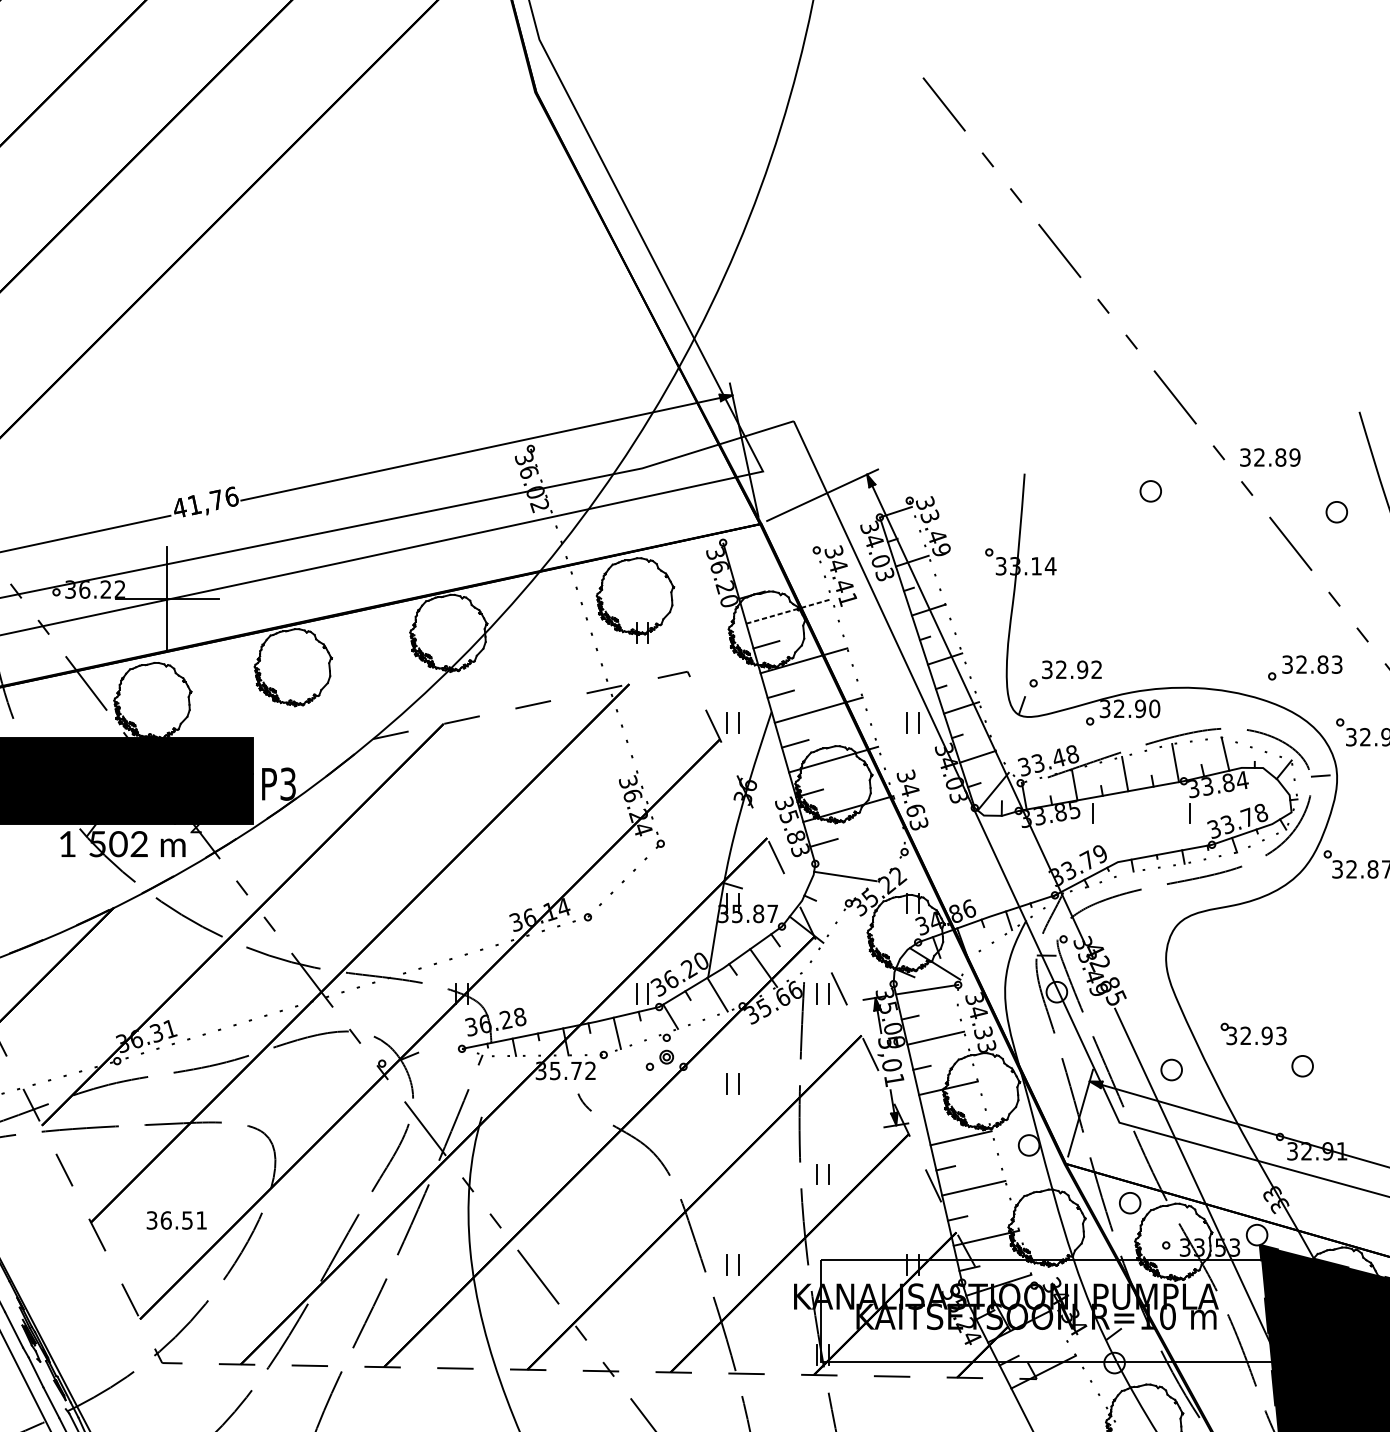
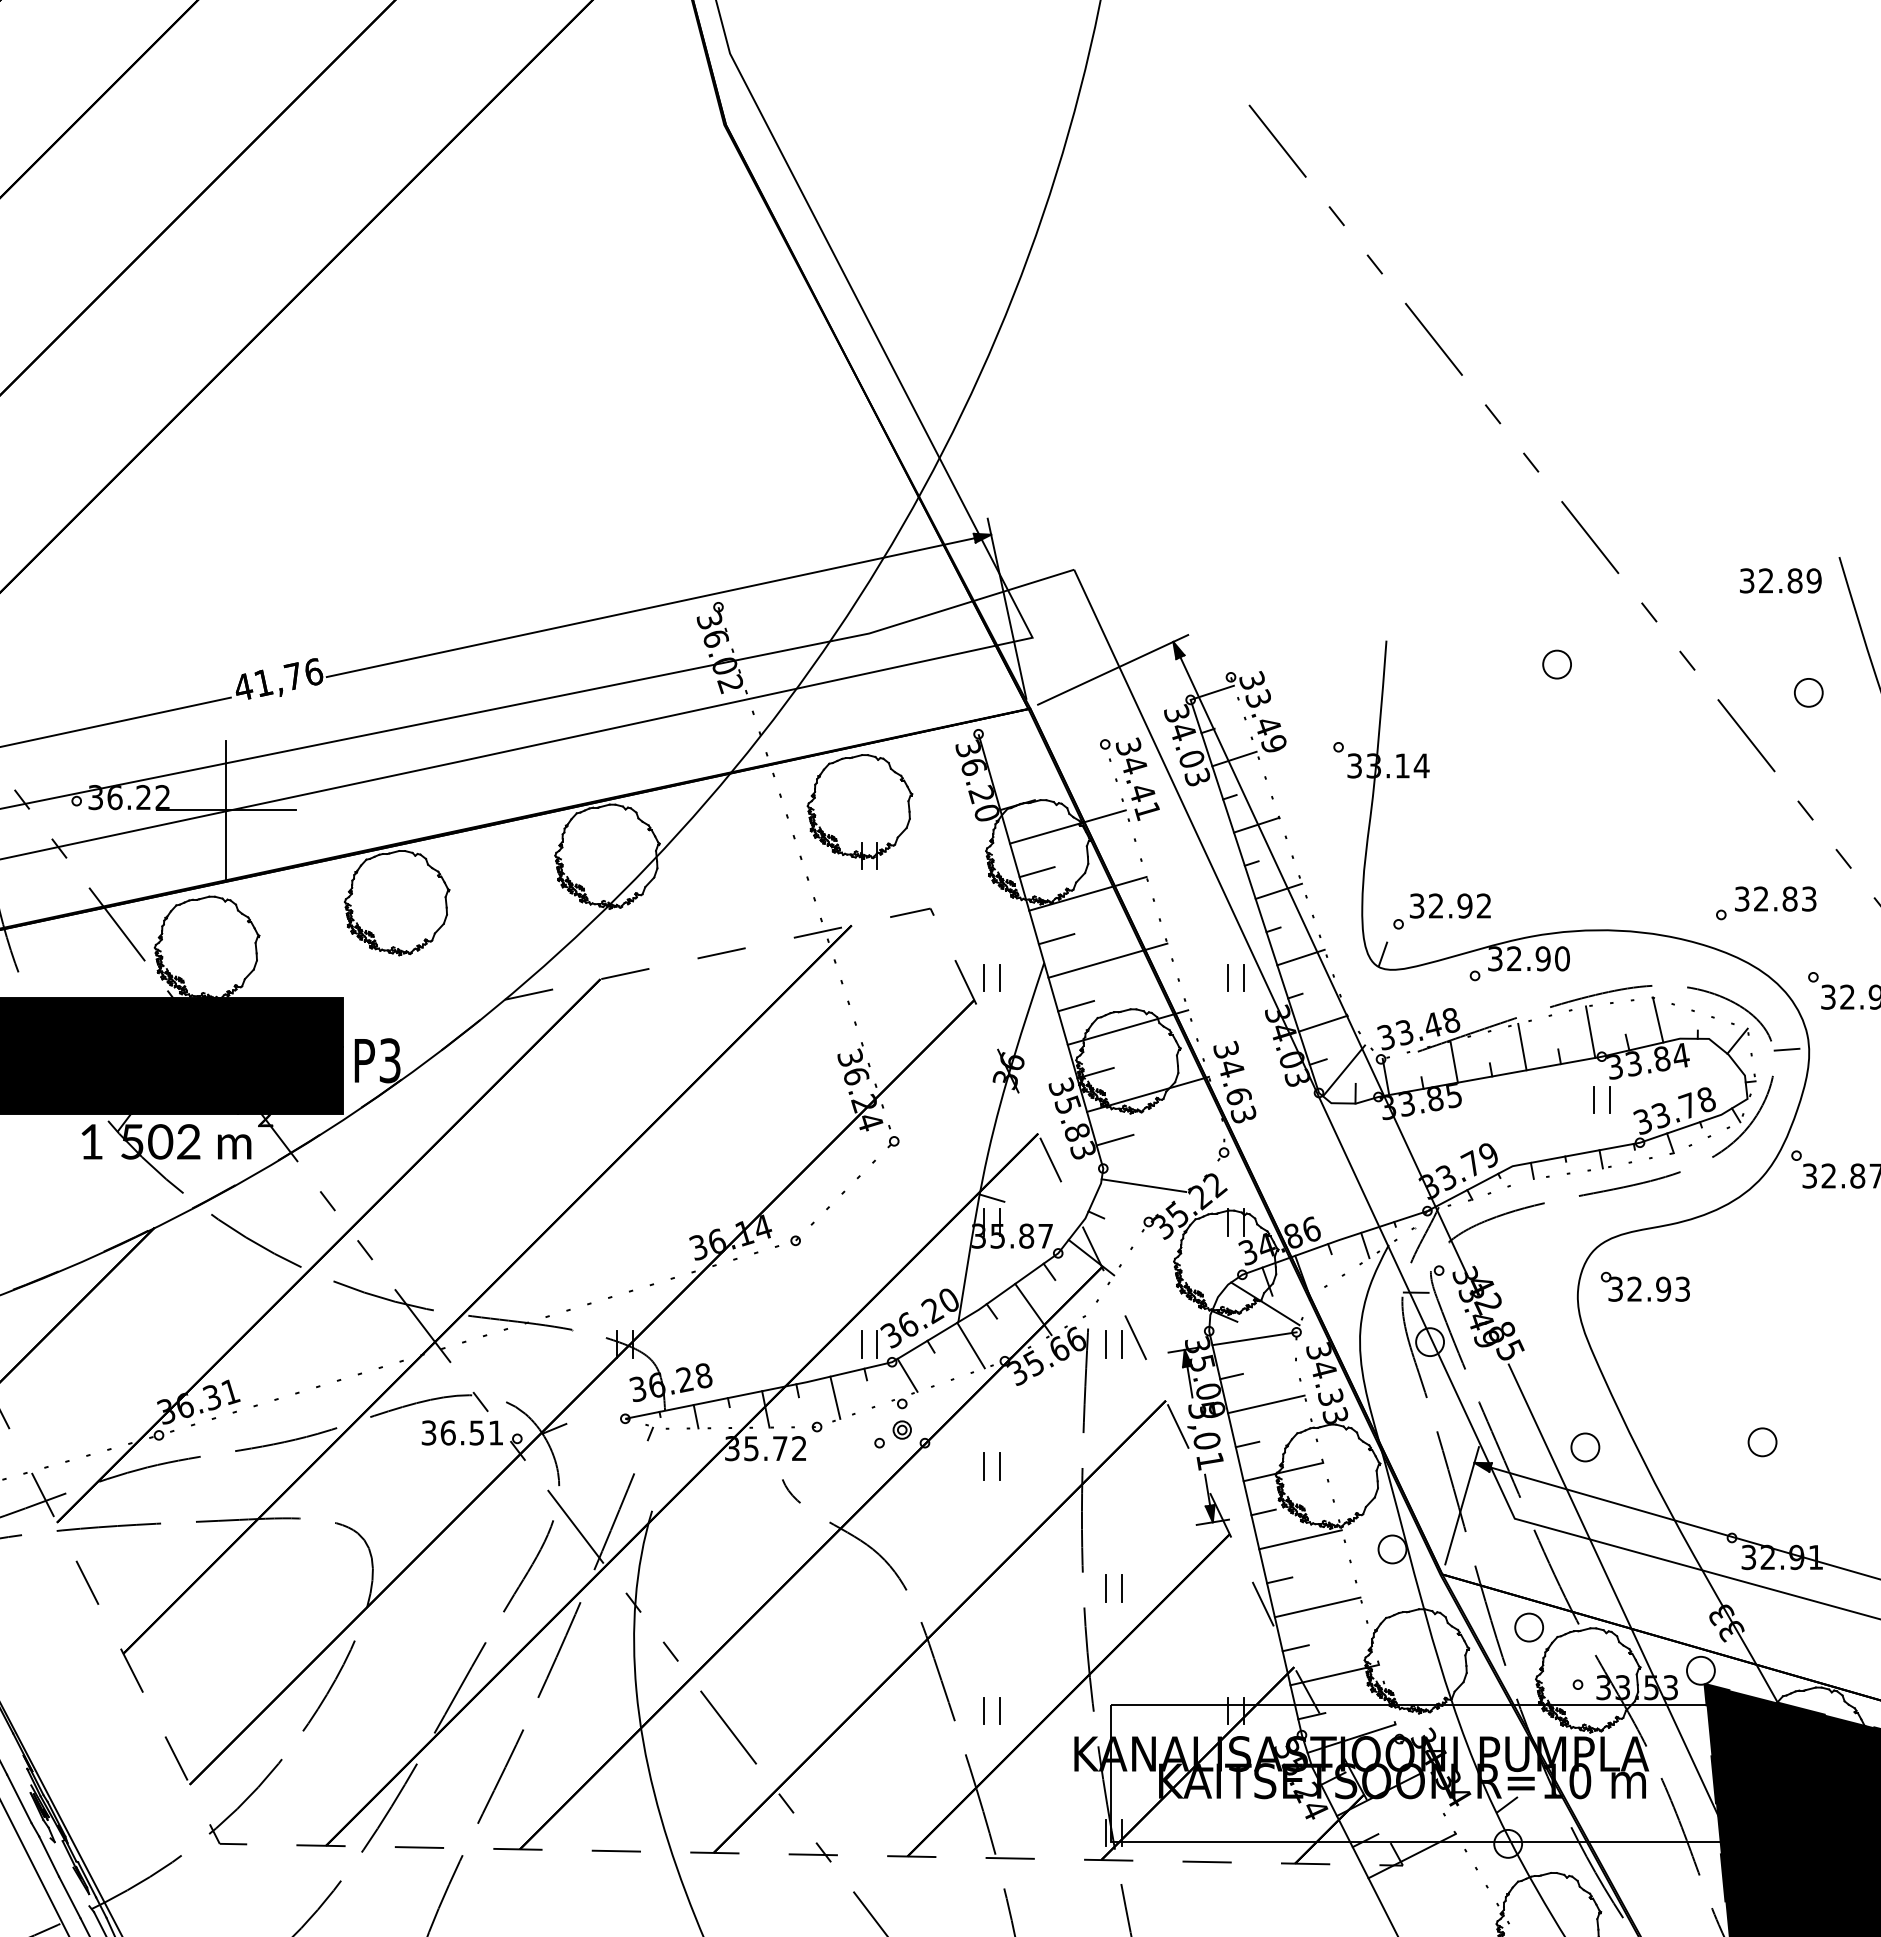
text: (1270, 457) -> (1780, 580), moved
line: (789, 611) -> (1068, 826), dashed -> solid
line: (1092, 812) -> (1593, 1099), moved
part: (1253, 1033) -> (1645, 1286), moved
line: (933, 1118) -> (1263, 1512), added
text: (176, 1220) -> (461, 1432), moved

